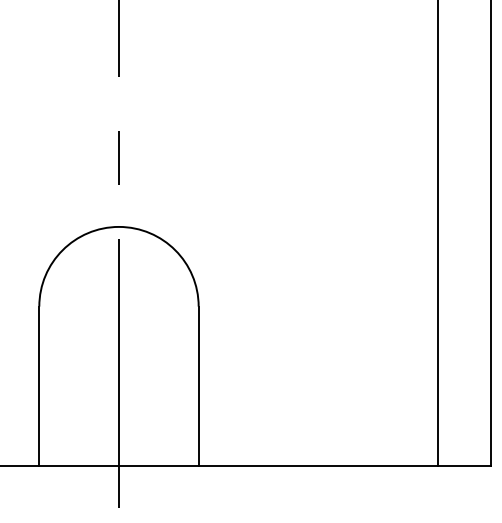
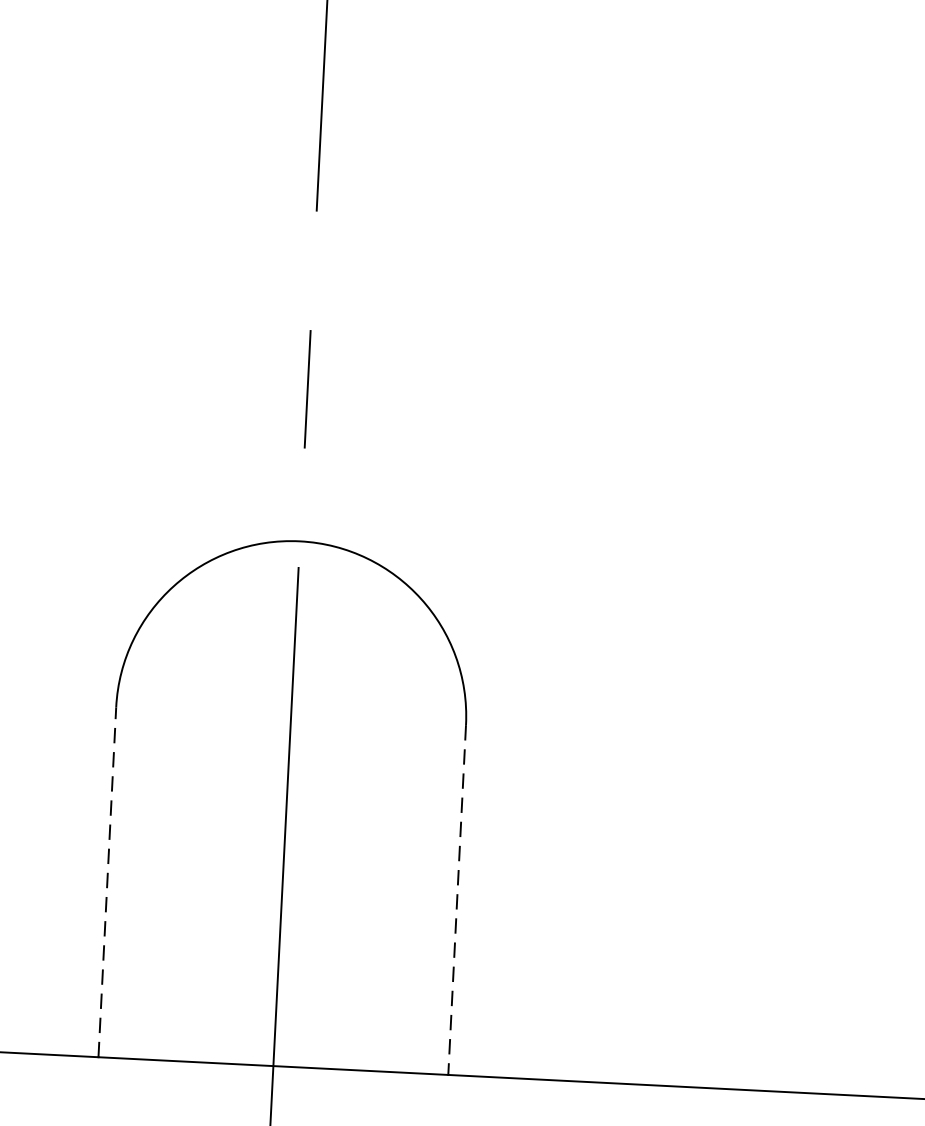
line: (39, 386) -> (107, 882), solid -> dashed
line: (198, 386) -> (456, 900), solid -> dashed

